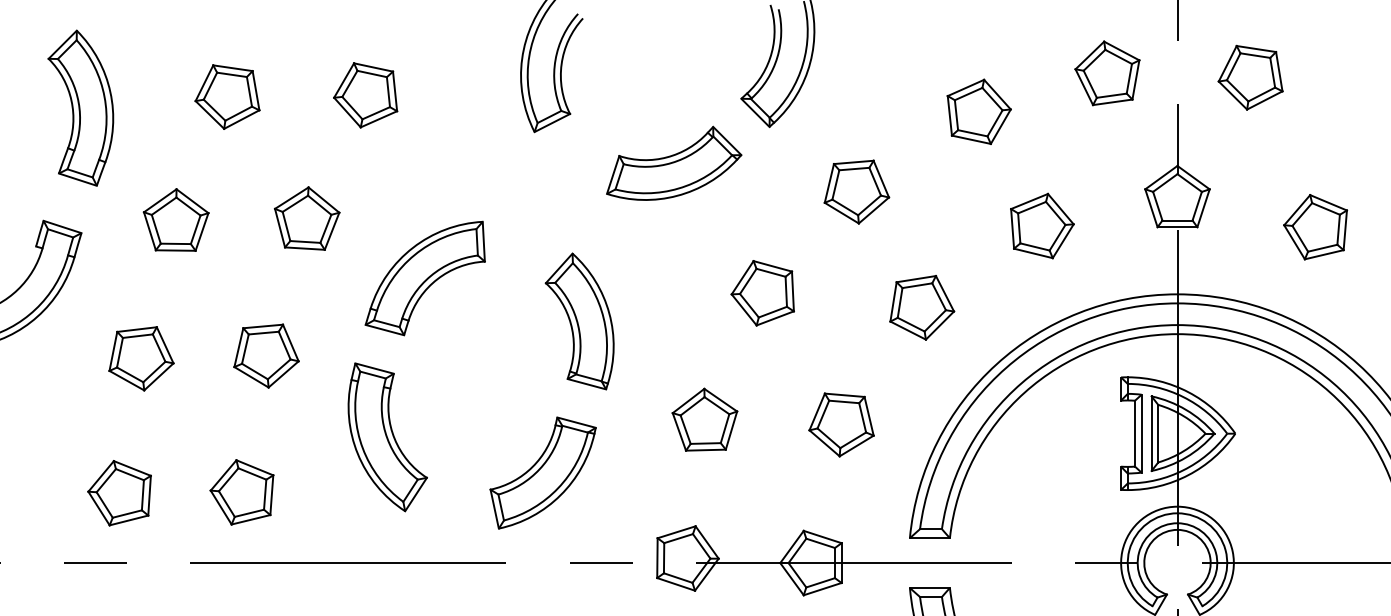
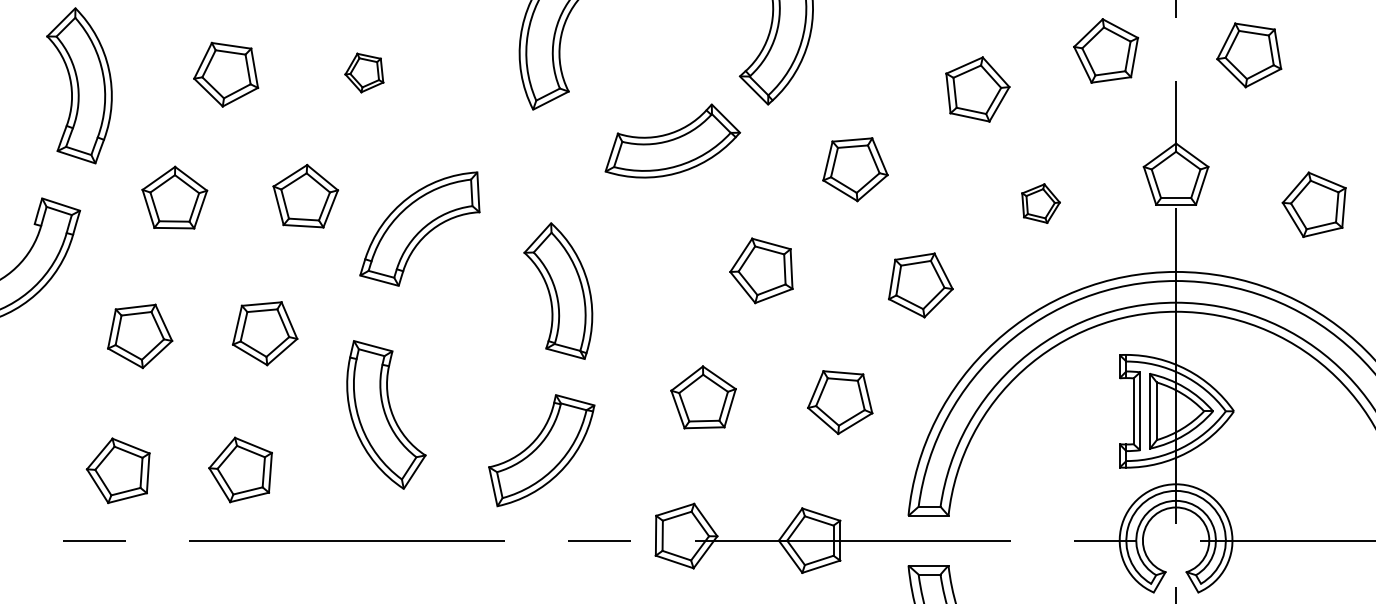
part: (365, 95) -> (364, 73), size x0.6
part: (1042, 225) -> (1041, 203), size x0.6
part: (424, 278) -> (419, 229), moved
part: (579, 321) -> (558, 291), moved

